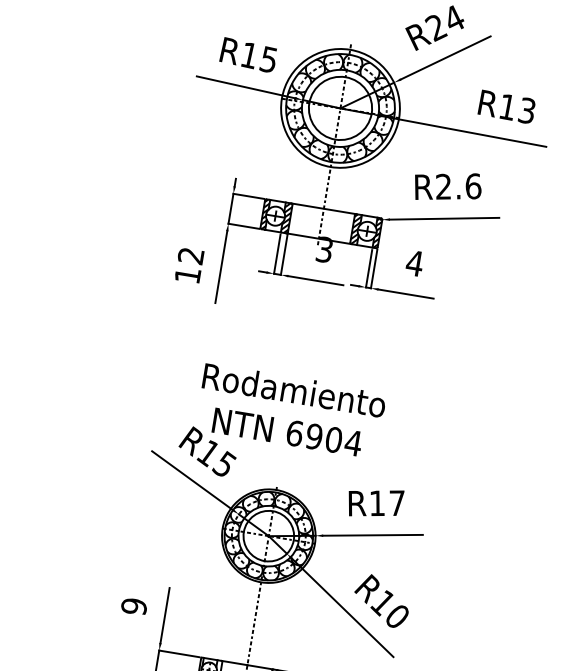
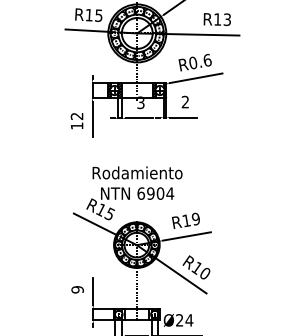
text: (442, 187) -> (192, 63), R2.6 -> R0.6
text: (415, 262) -> (185, 101), 4 -> 2
text: (396, 501) -> (195, 218), R17 -> R19

